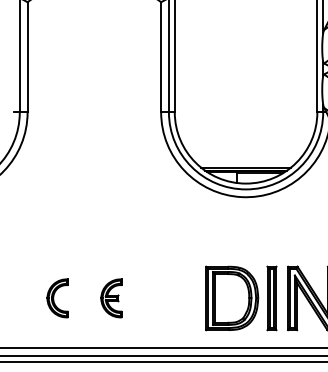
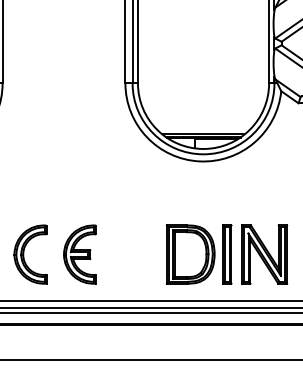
part: (57, 298) -> (30, 254), size x1.67
part: (111, 298) -> (79, 254), size x1.67

